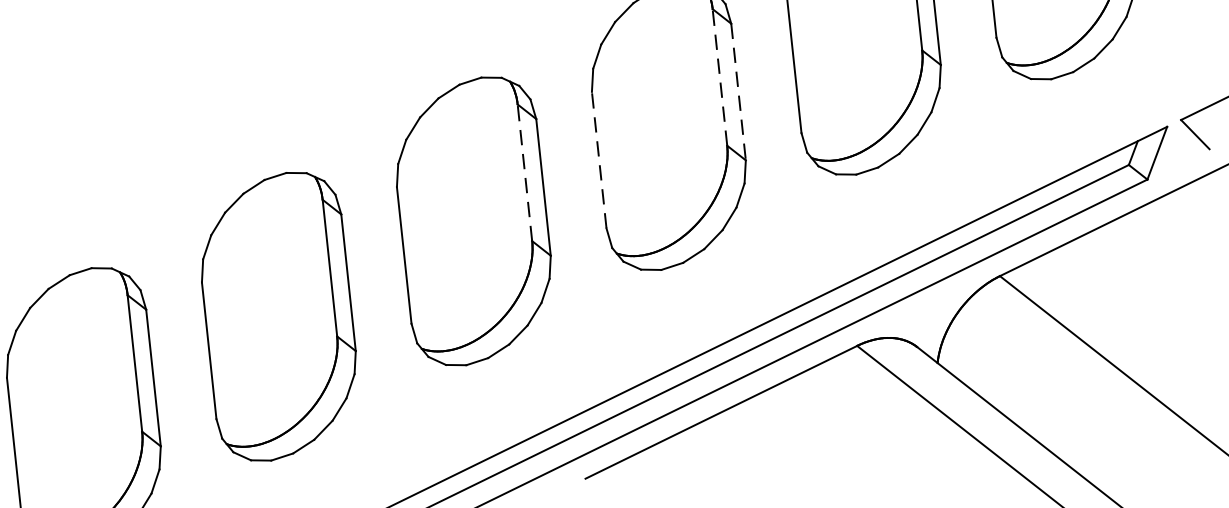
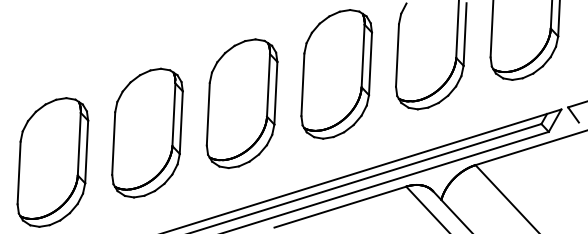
line: (720, 76) -> (363, 55), dashed -> solid
line: (738, 93) -> (370, 64), dashed -> solid
line: (598, 159) -> (302, 84), dashed -> solid
line: (524, 170) -> (268, 84), dashed -> solid

